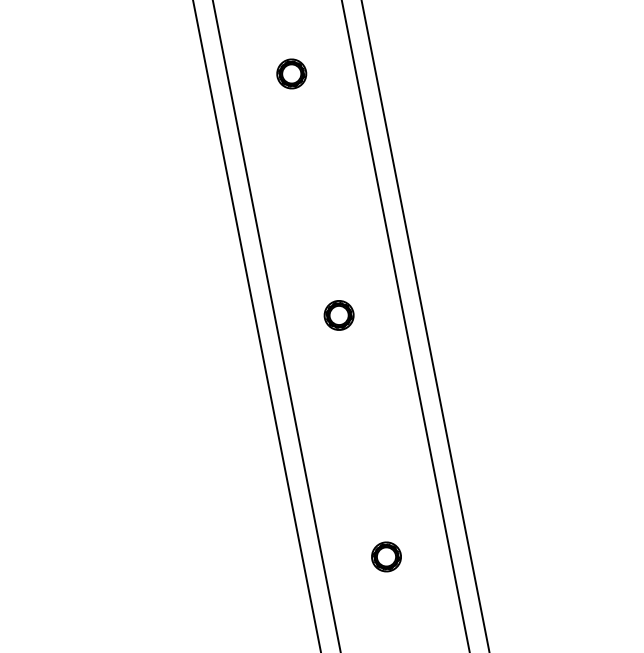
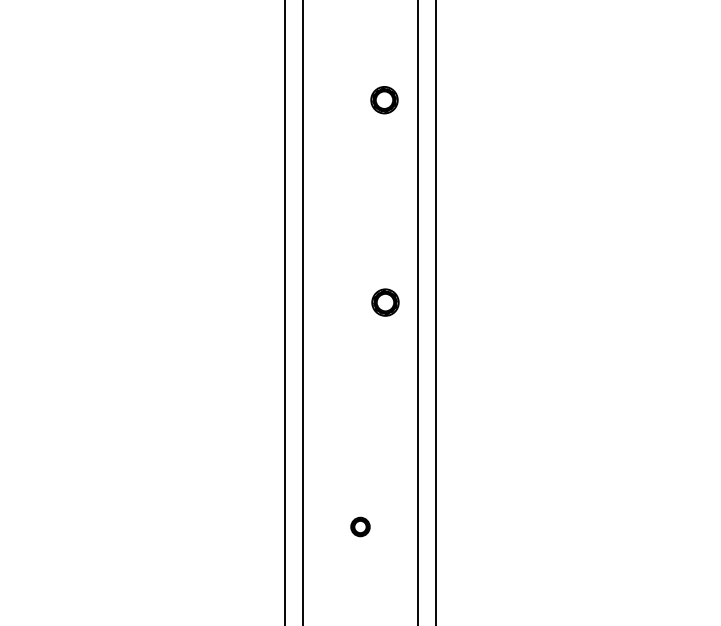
part: (291, 74) -> (384, 100), moved
part: (339, 315) -> (385, 302), moved
part: (386, 556) -> (360, 526), size x0.7

